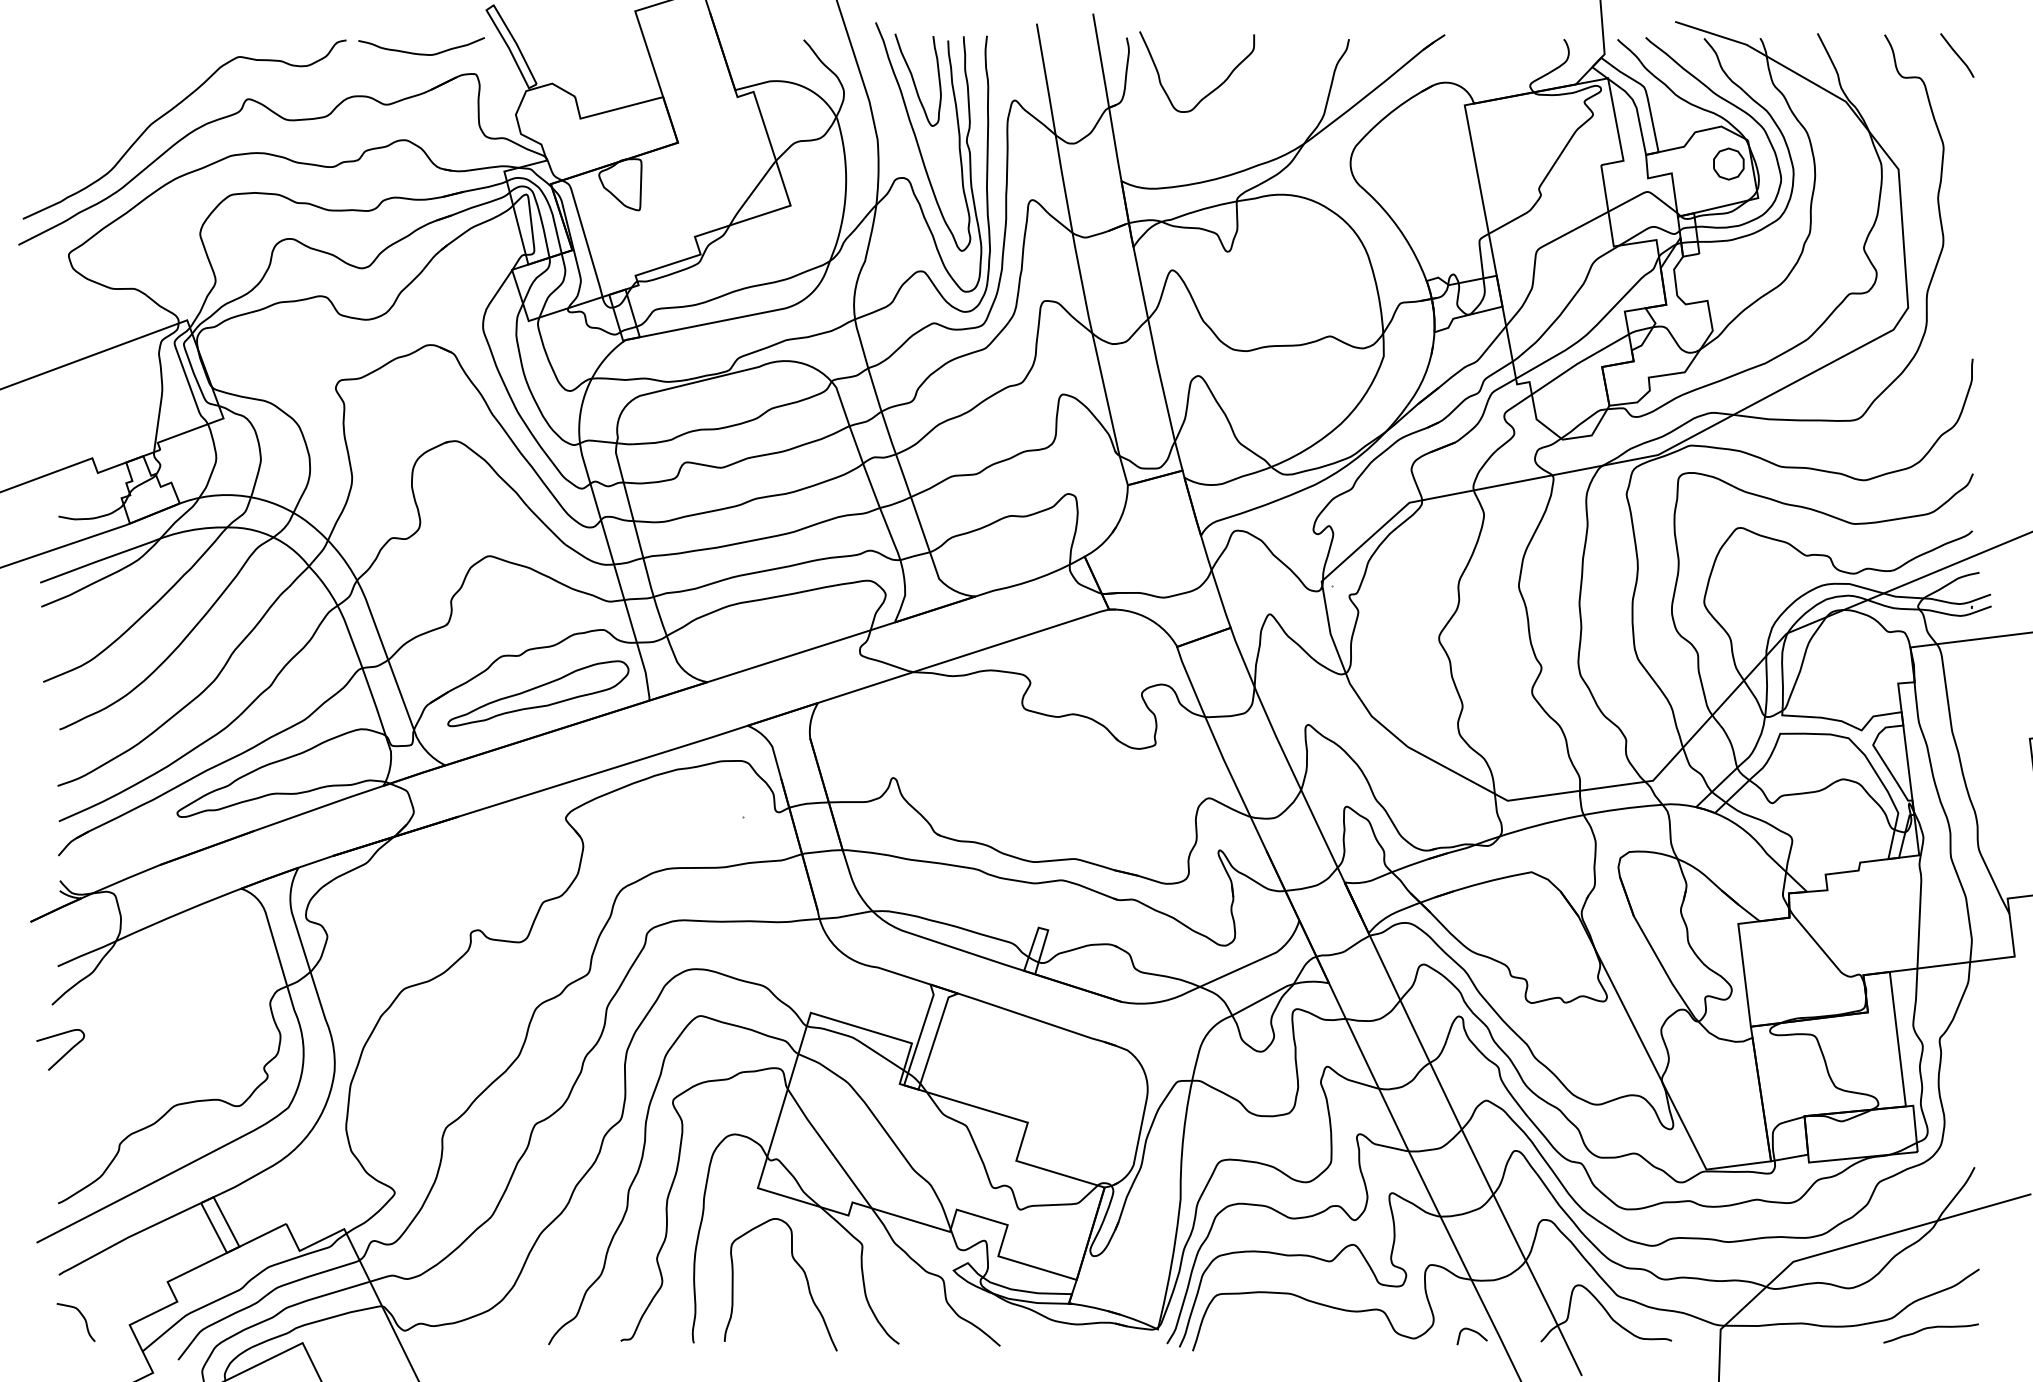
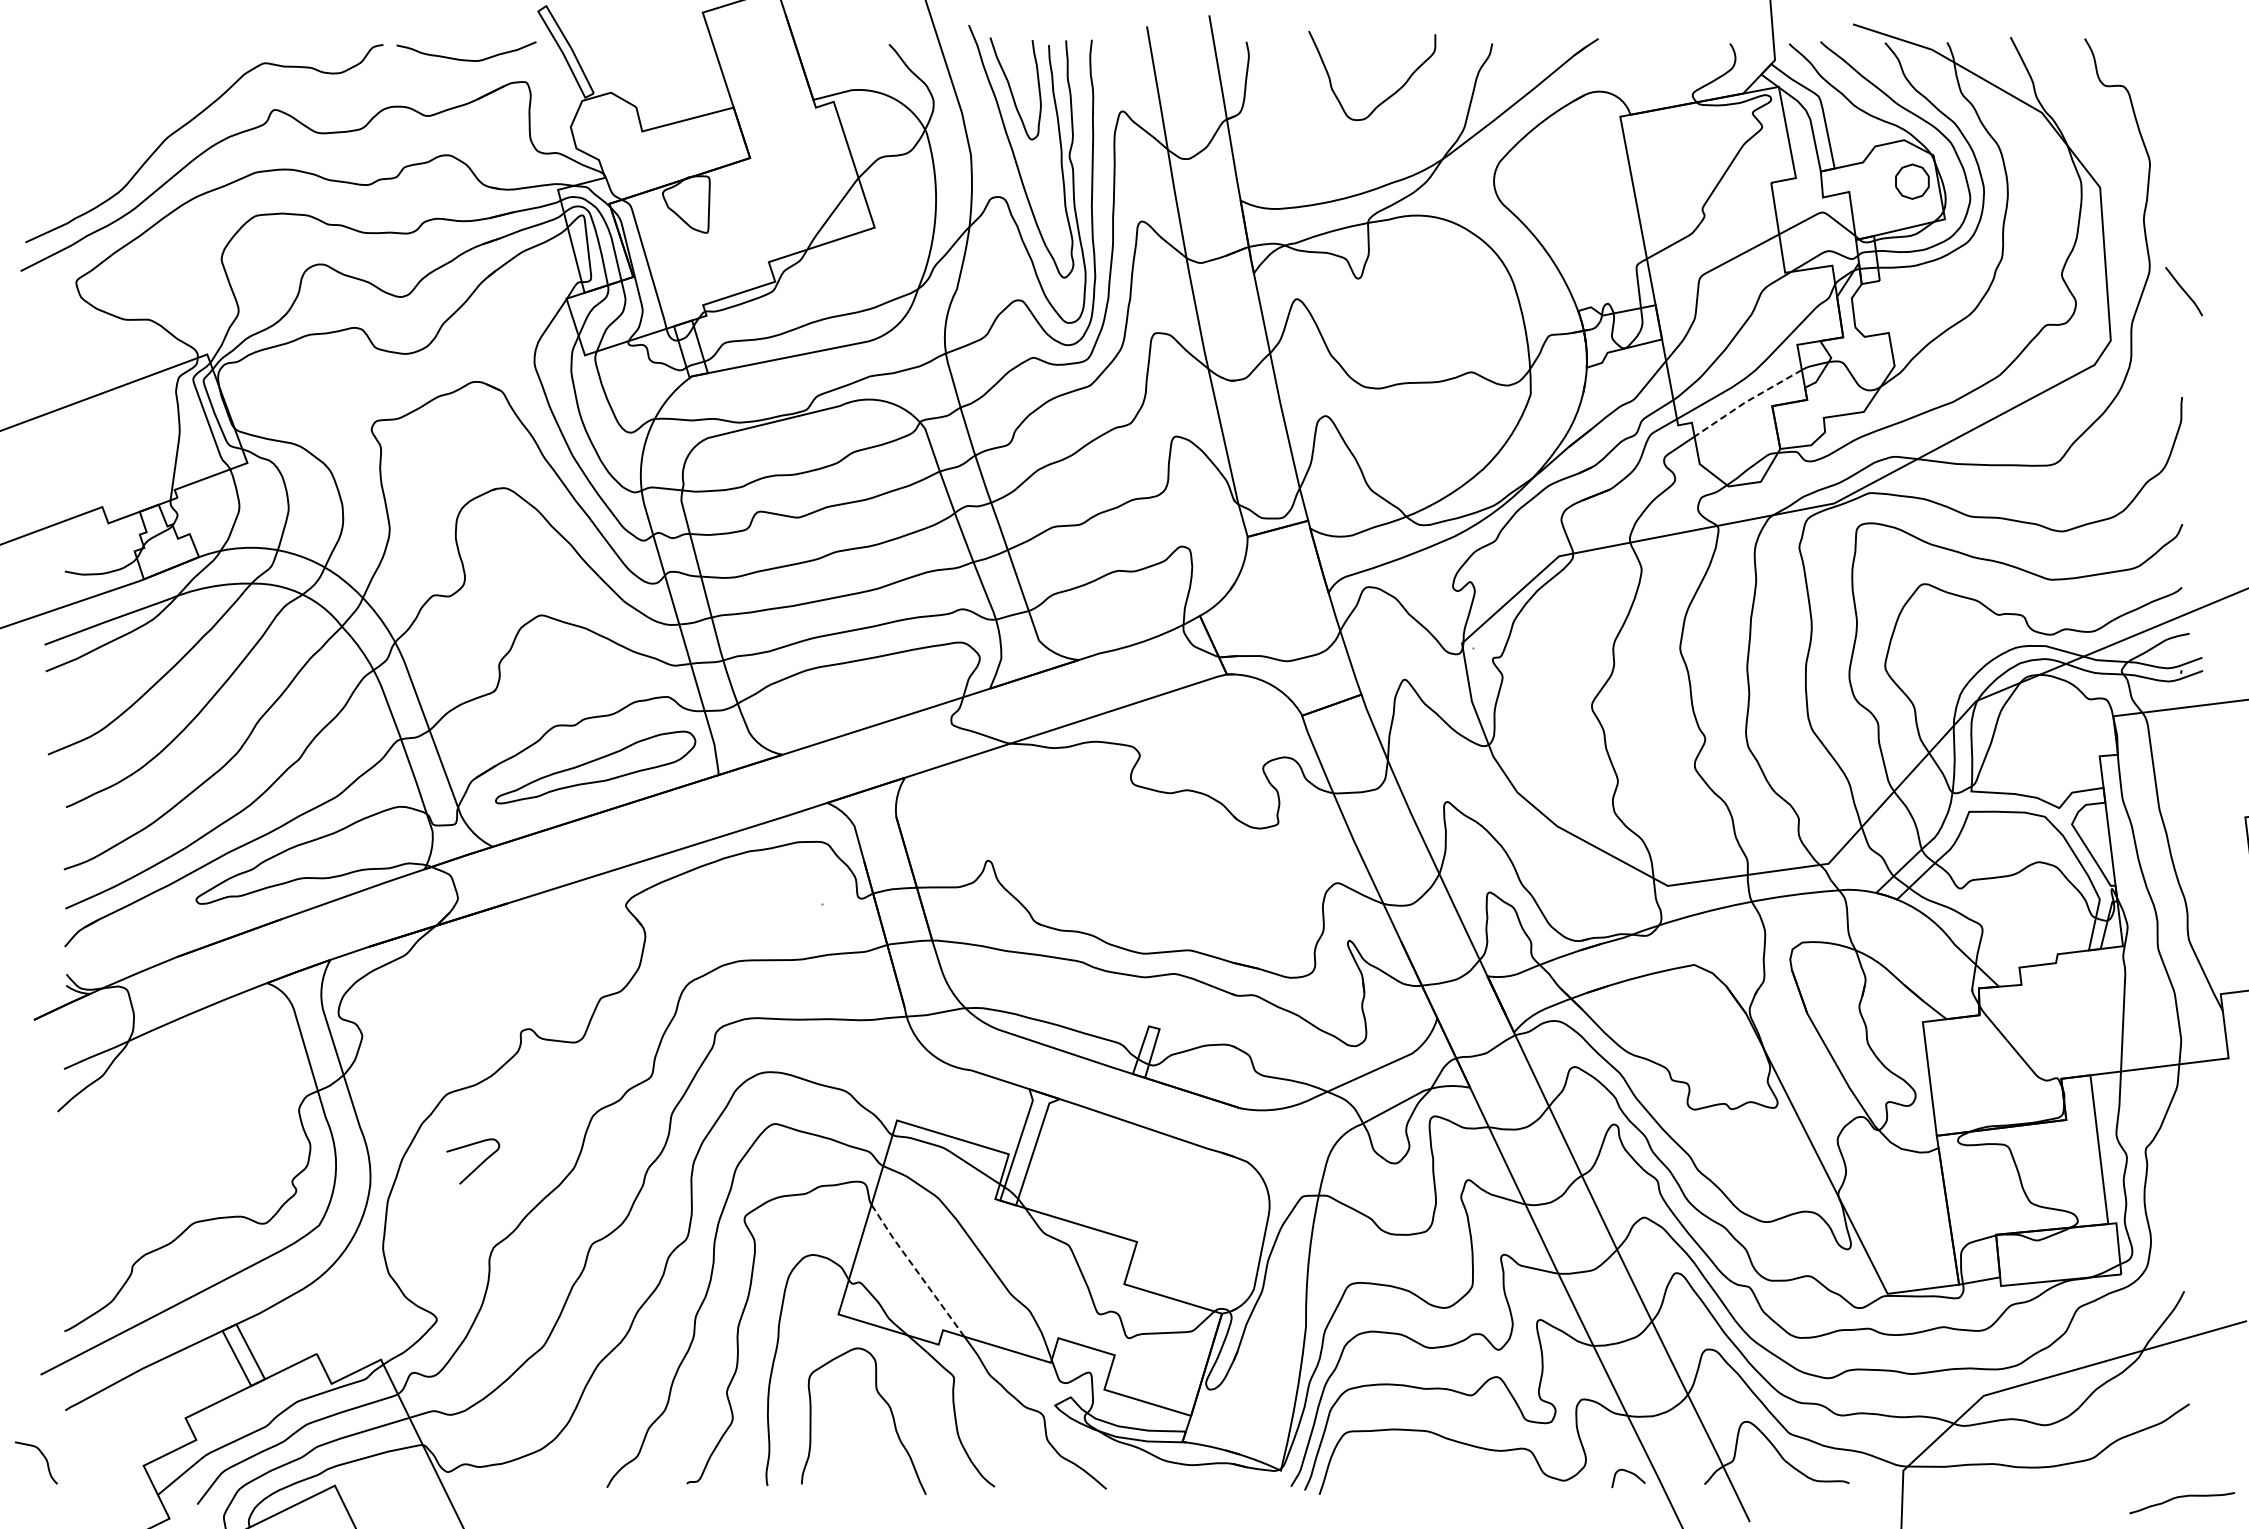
line: (1956, 55) -> (2183, 291), moved
curve: (1210, 91) -> (1387, 97), moved
line: (1578, 362) -> (1746, 401), solid -> dashed
curve: (65, 1053) -> (478, 1165), moved
line: (828, 1148) -> (916, 1270), solid -> dashed
curve: (83, 1318) -> (44, 1458), moved
curve: (1930, 1328) -> (2181, 1497), moved

